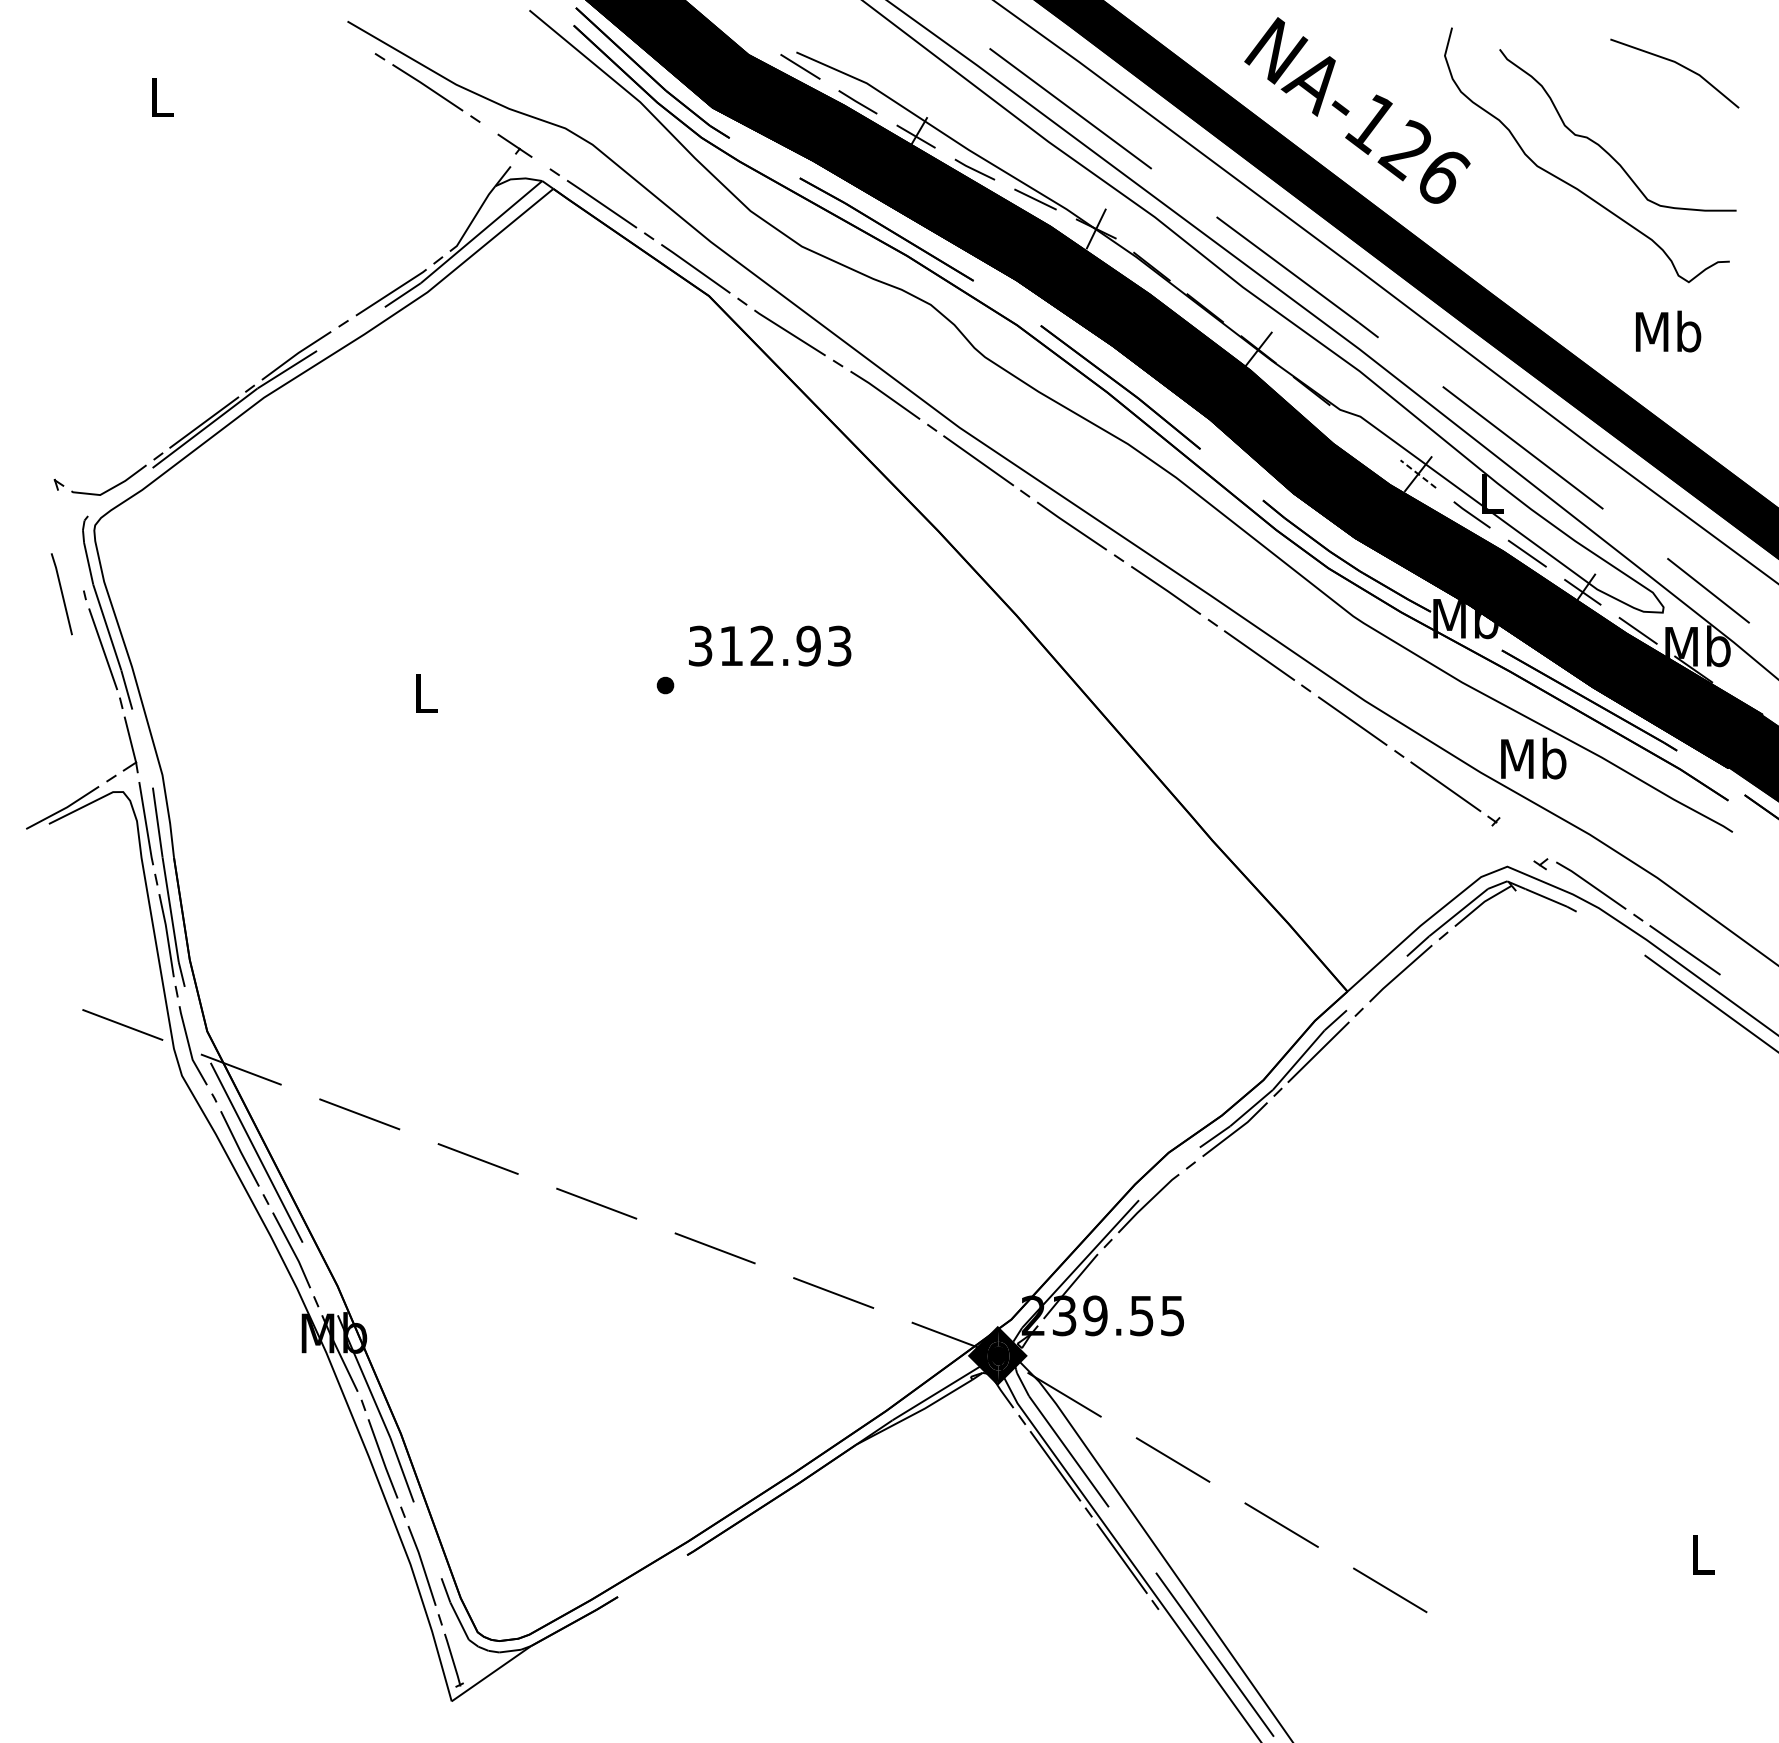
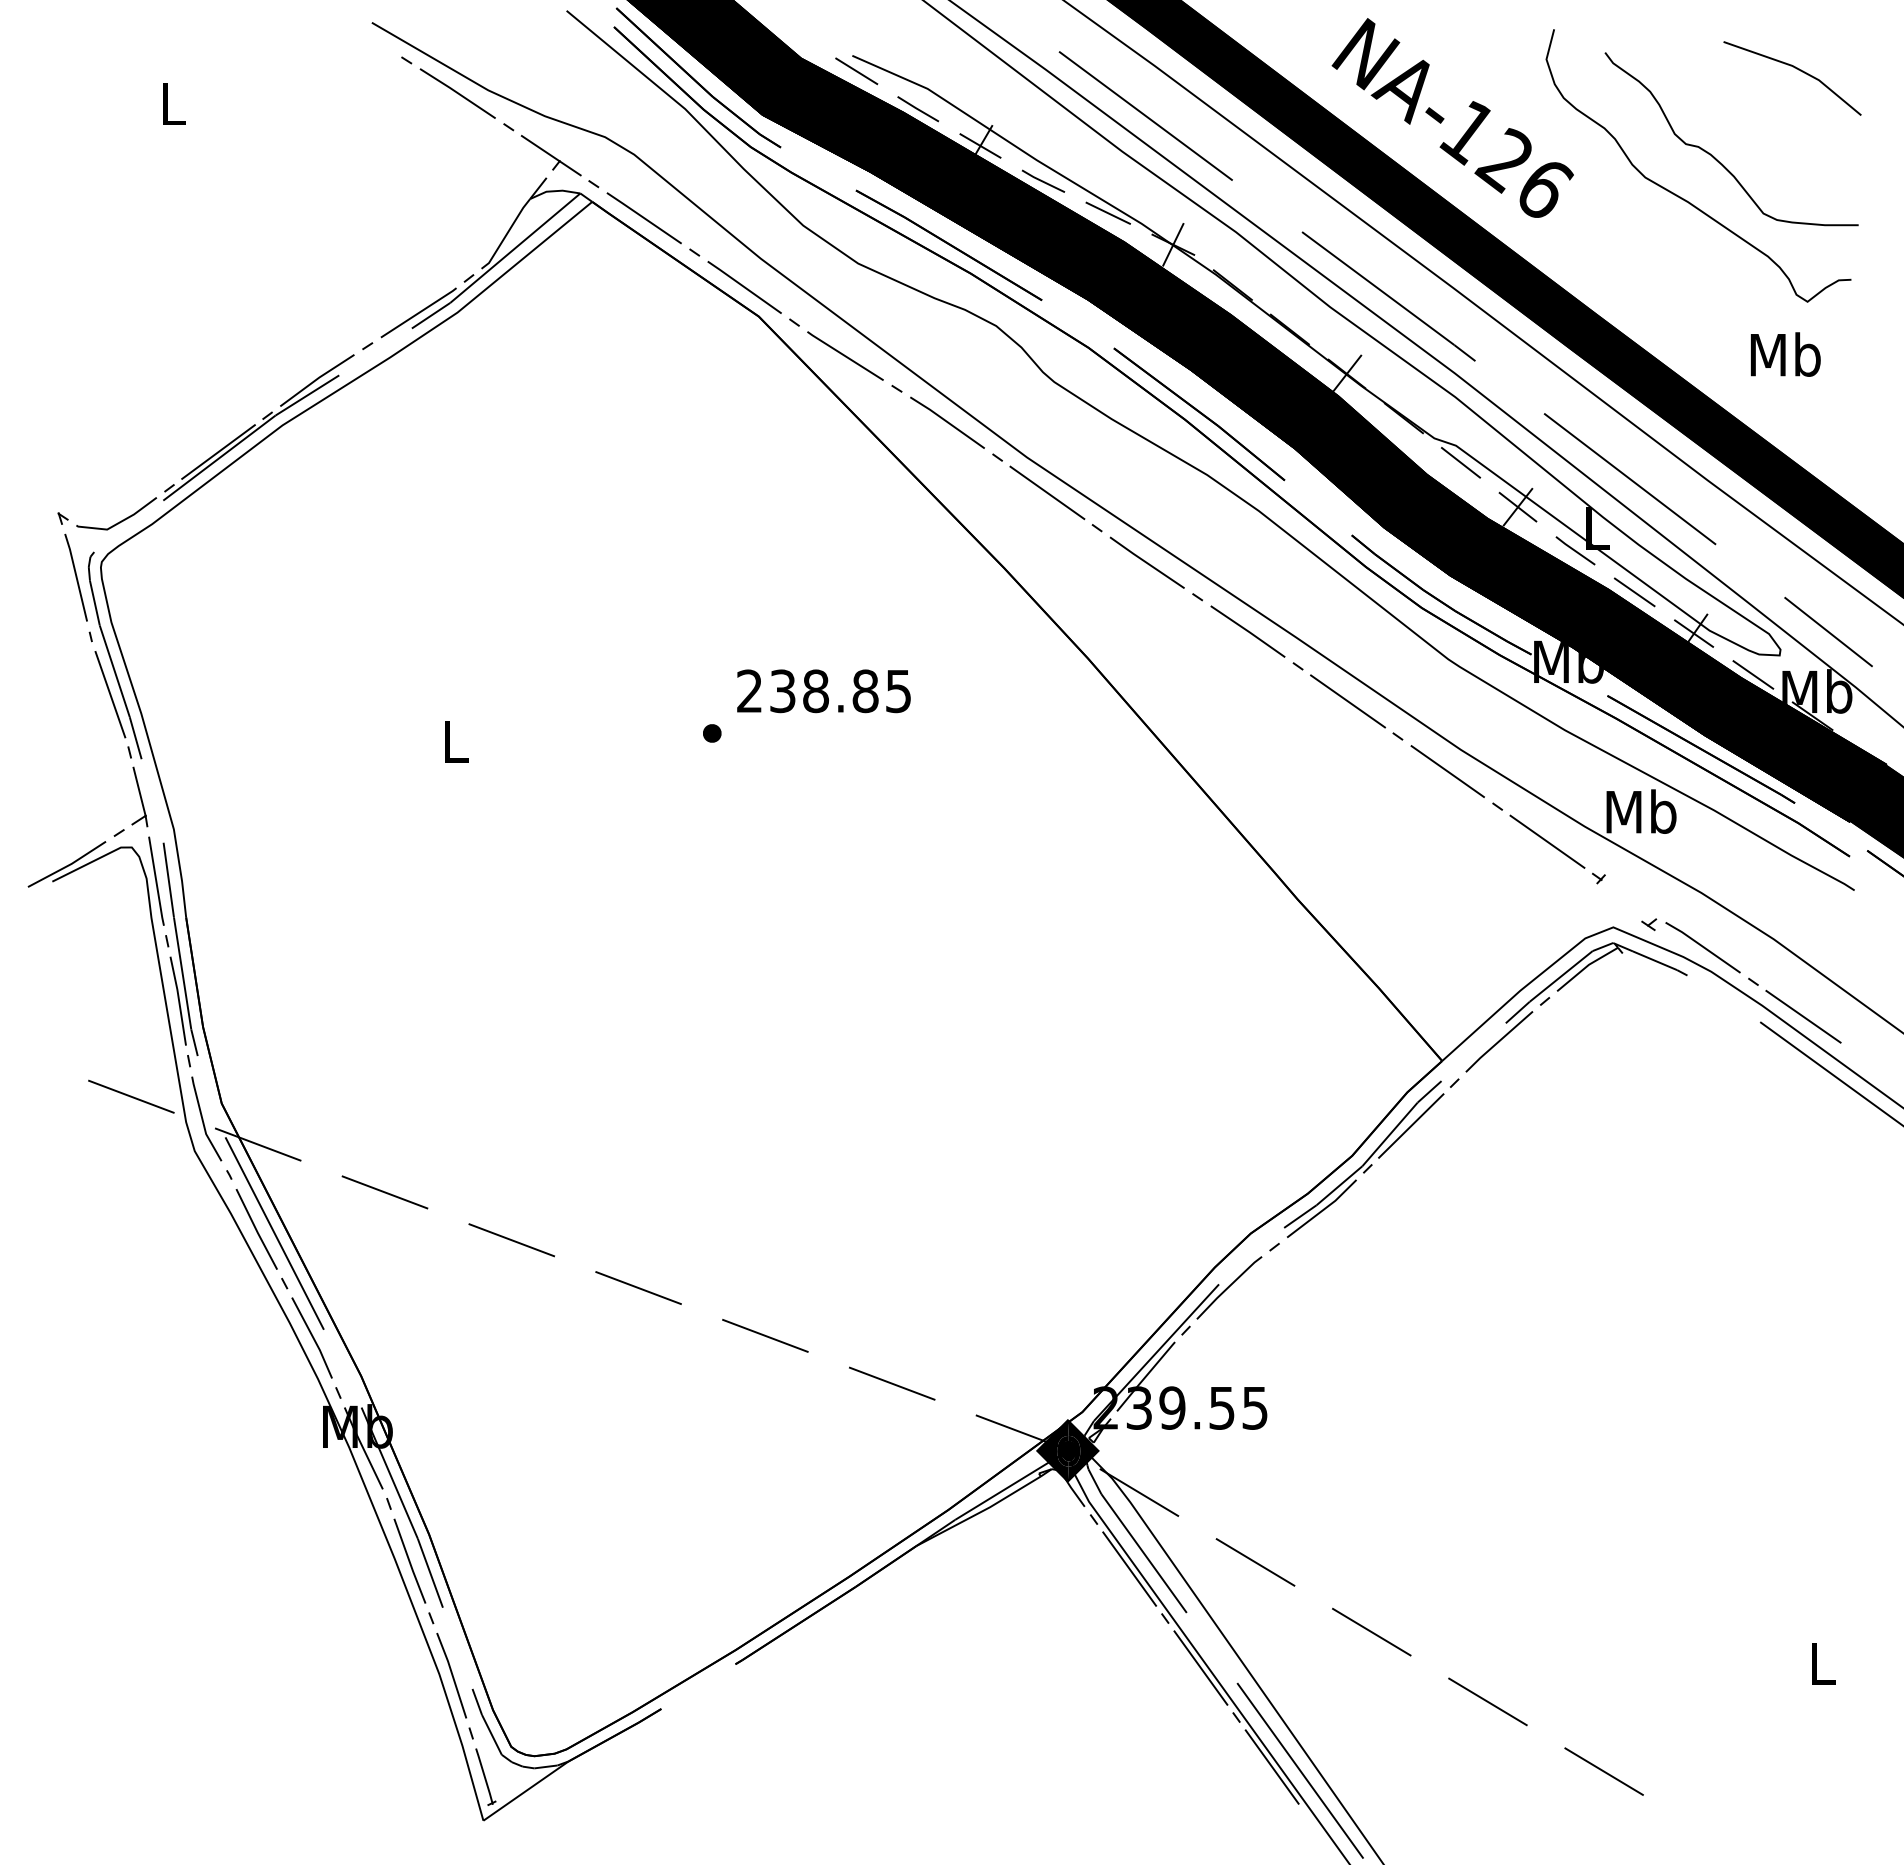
part: (514, 145) -> (550, 155), size x1.67
line: (1364, 432) -> (1460, 462), added
line: (1418, 474) -> (1518, 507), dashed -> solid
line: (61, 594) -> (75, 577), moved
text: (770, 646) -> (824, 691), 312.93 -> 238.85
line: (1188, 1650) -> (1271, 1766), added
line: (1498, 1655) -> (1603, 1771), added

